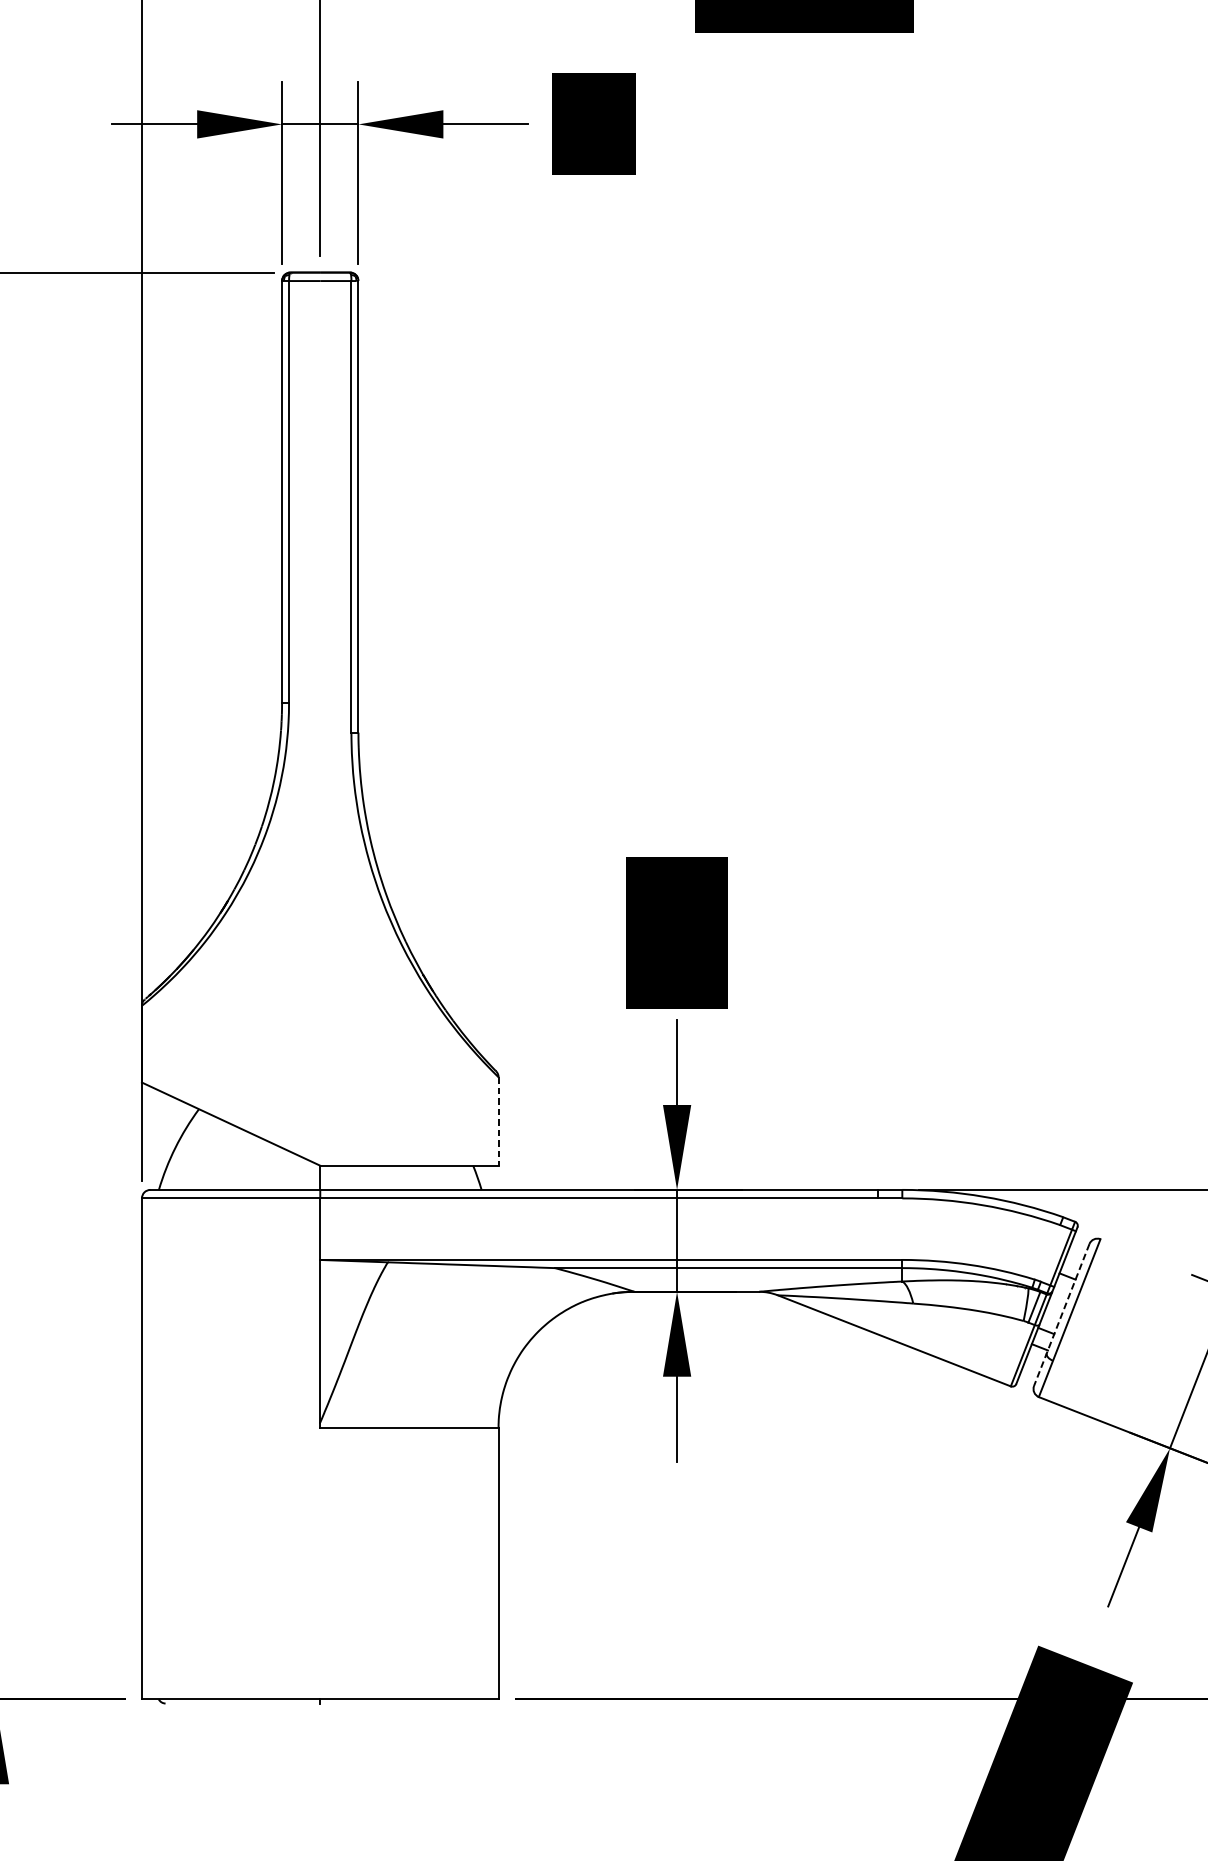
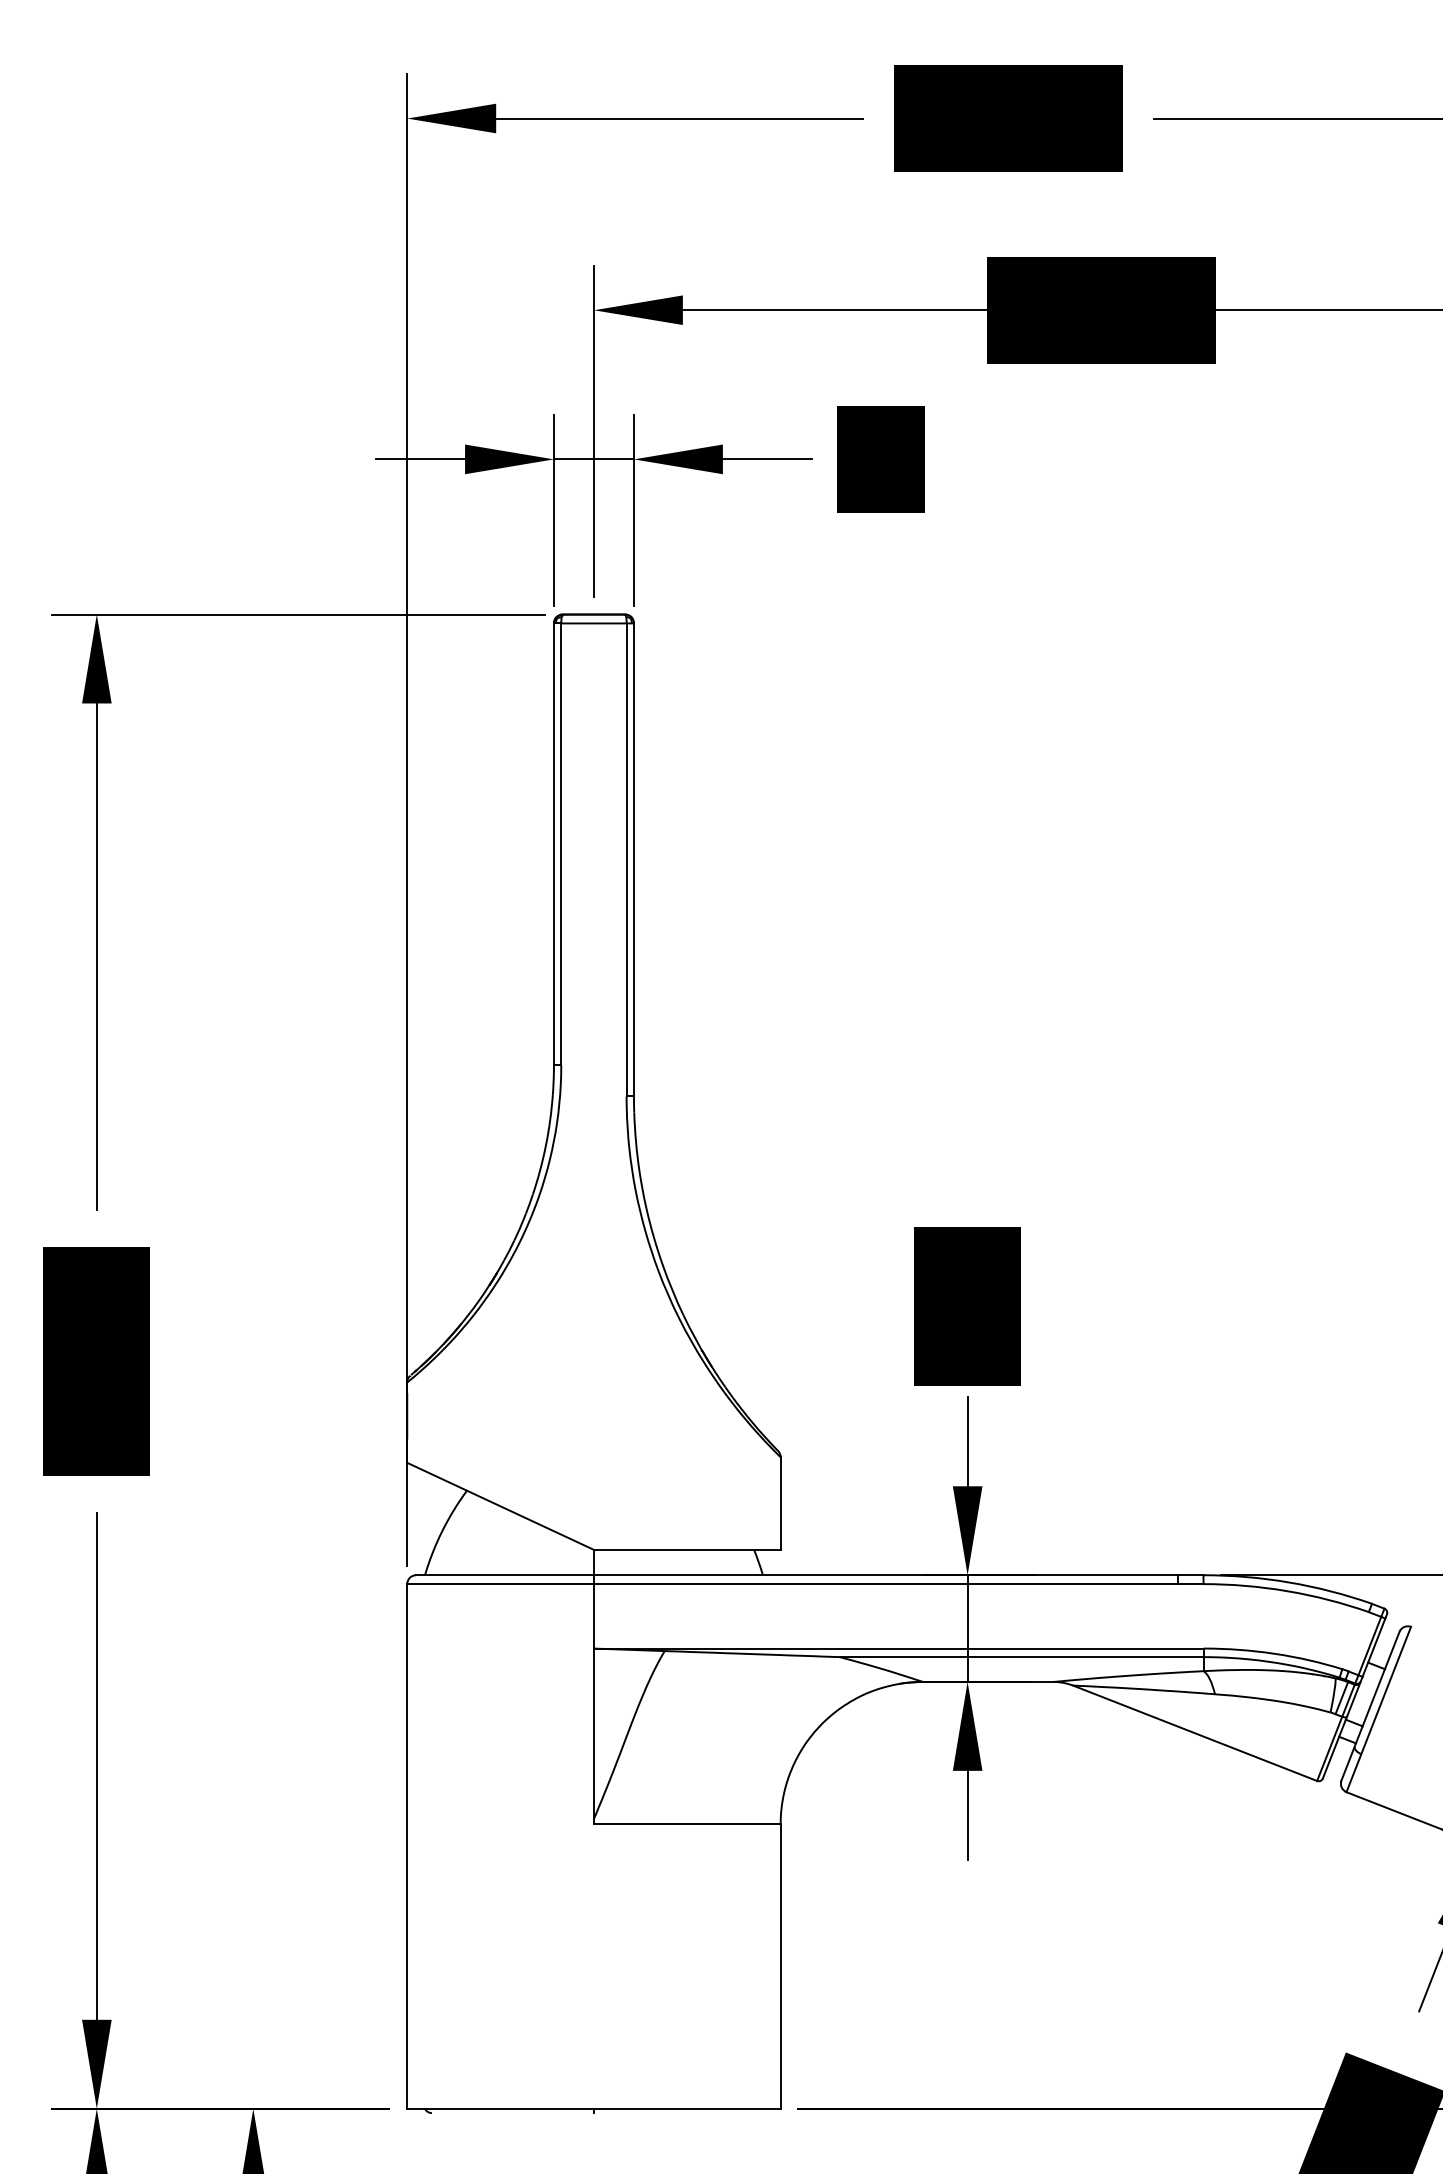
line: (498, 1122) -> (780, 1504), dashed -> solid
line: (1061, 1315) -> (1370, 1706), dashed -> solid

